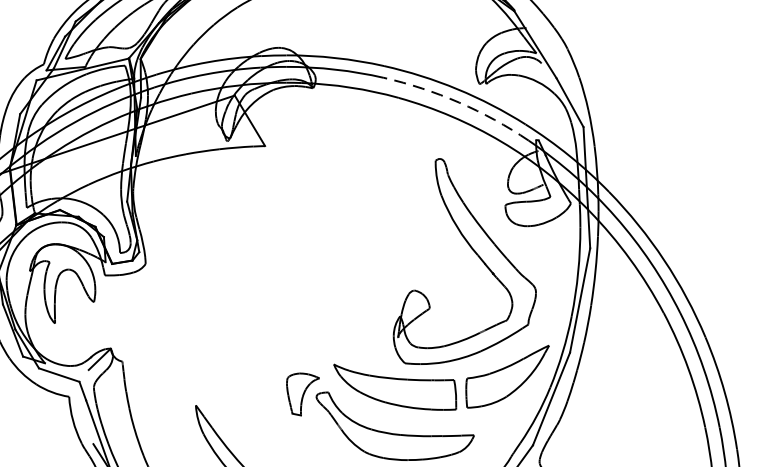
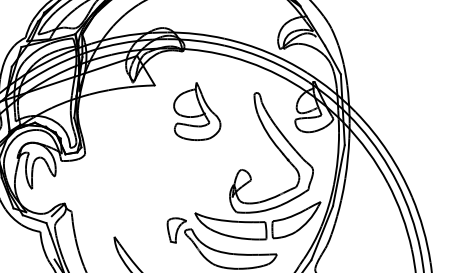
arc: (459, 103) -> (268, 60), dashed -> solid
part: (338, 190) -> (197, 111), added

